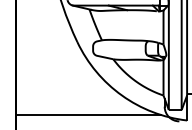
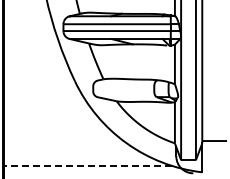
line: (88, 114) -> (87, 165), solid -> dashed

